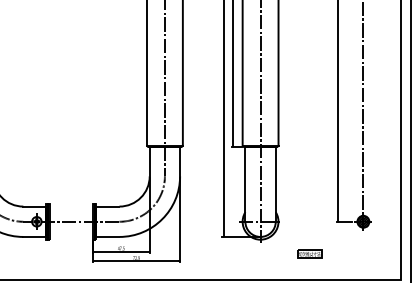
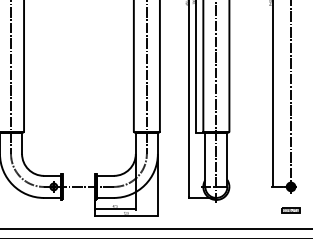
part: (308, 254) -> (290, 210), moved

